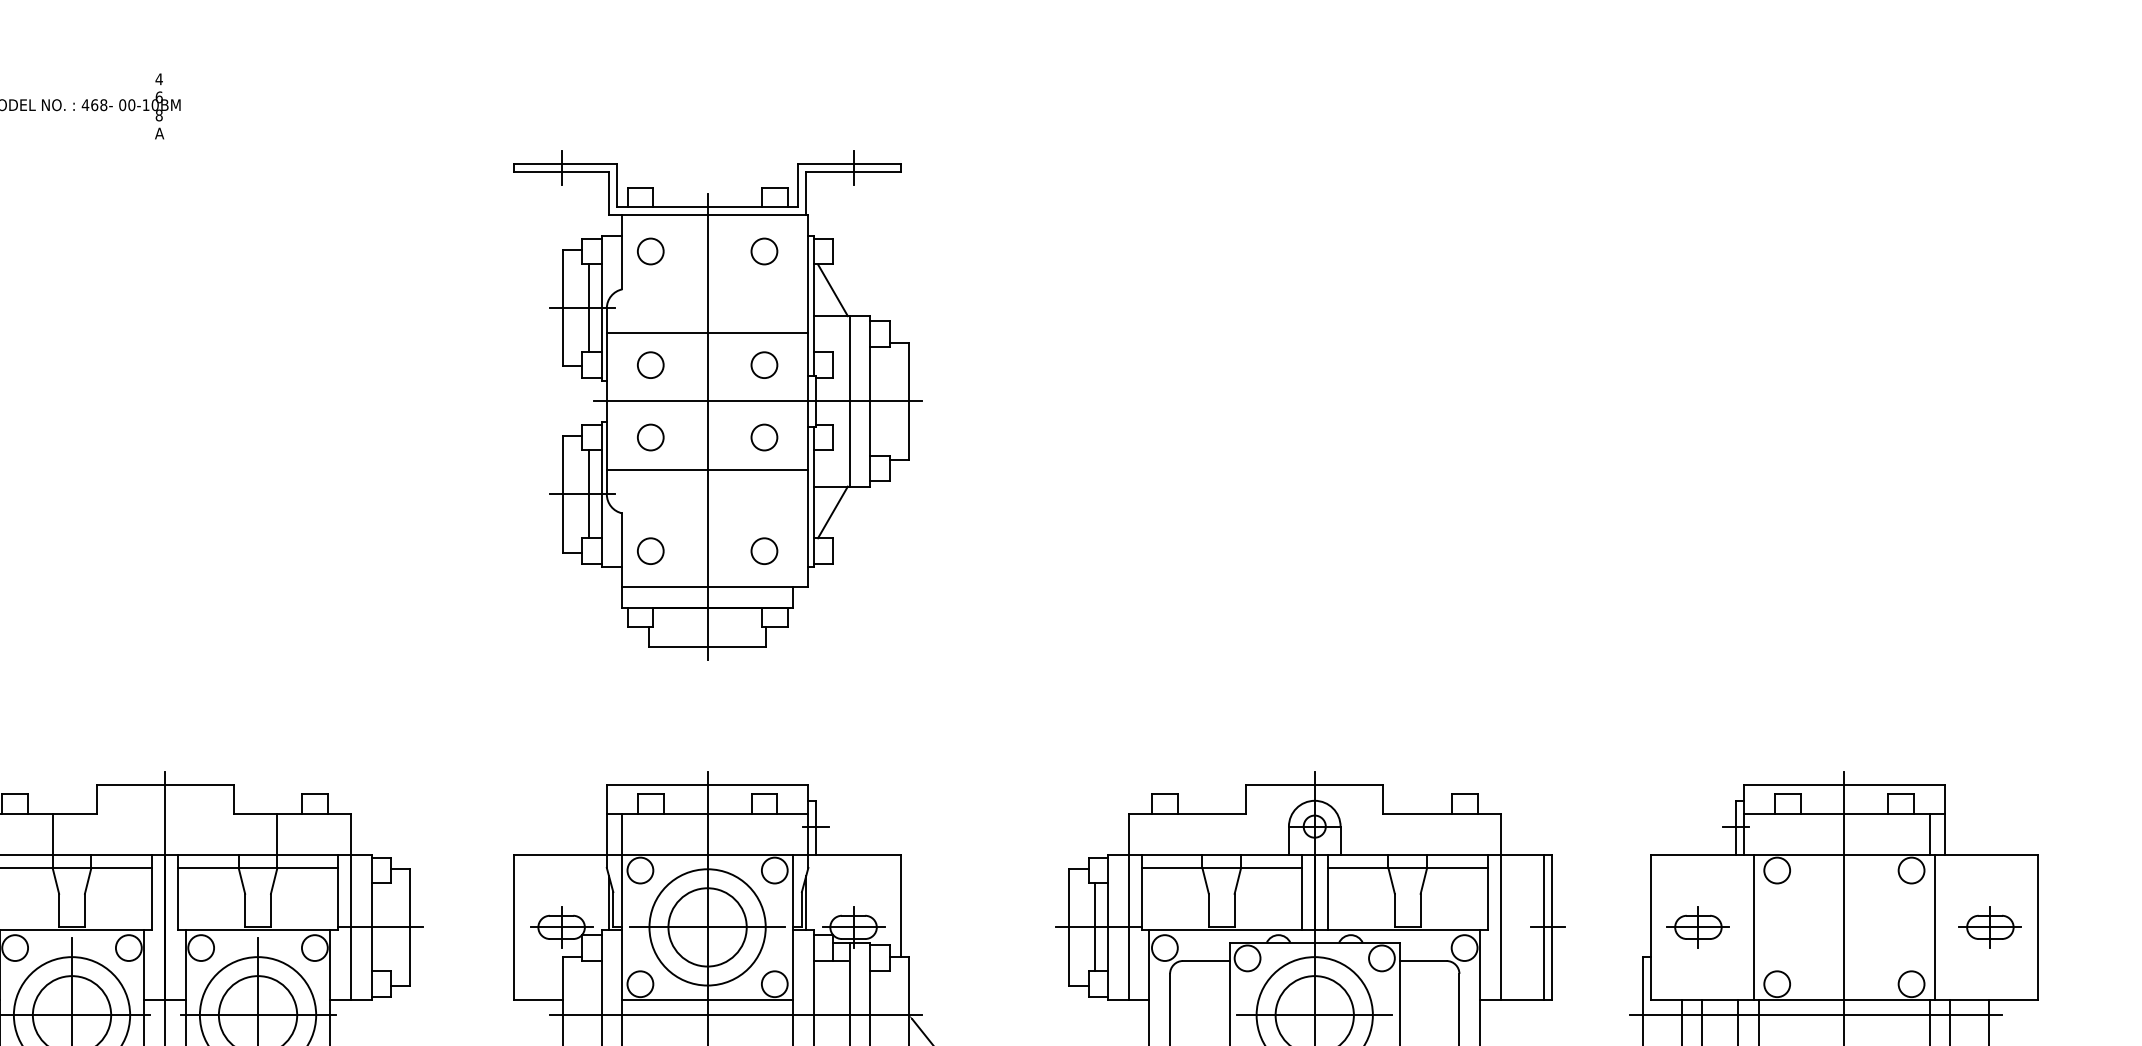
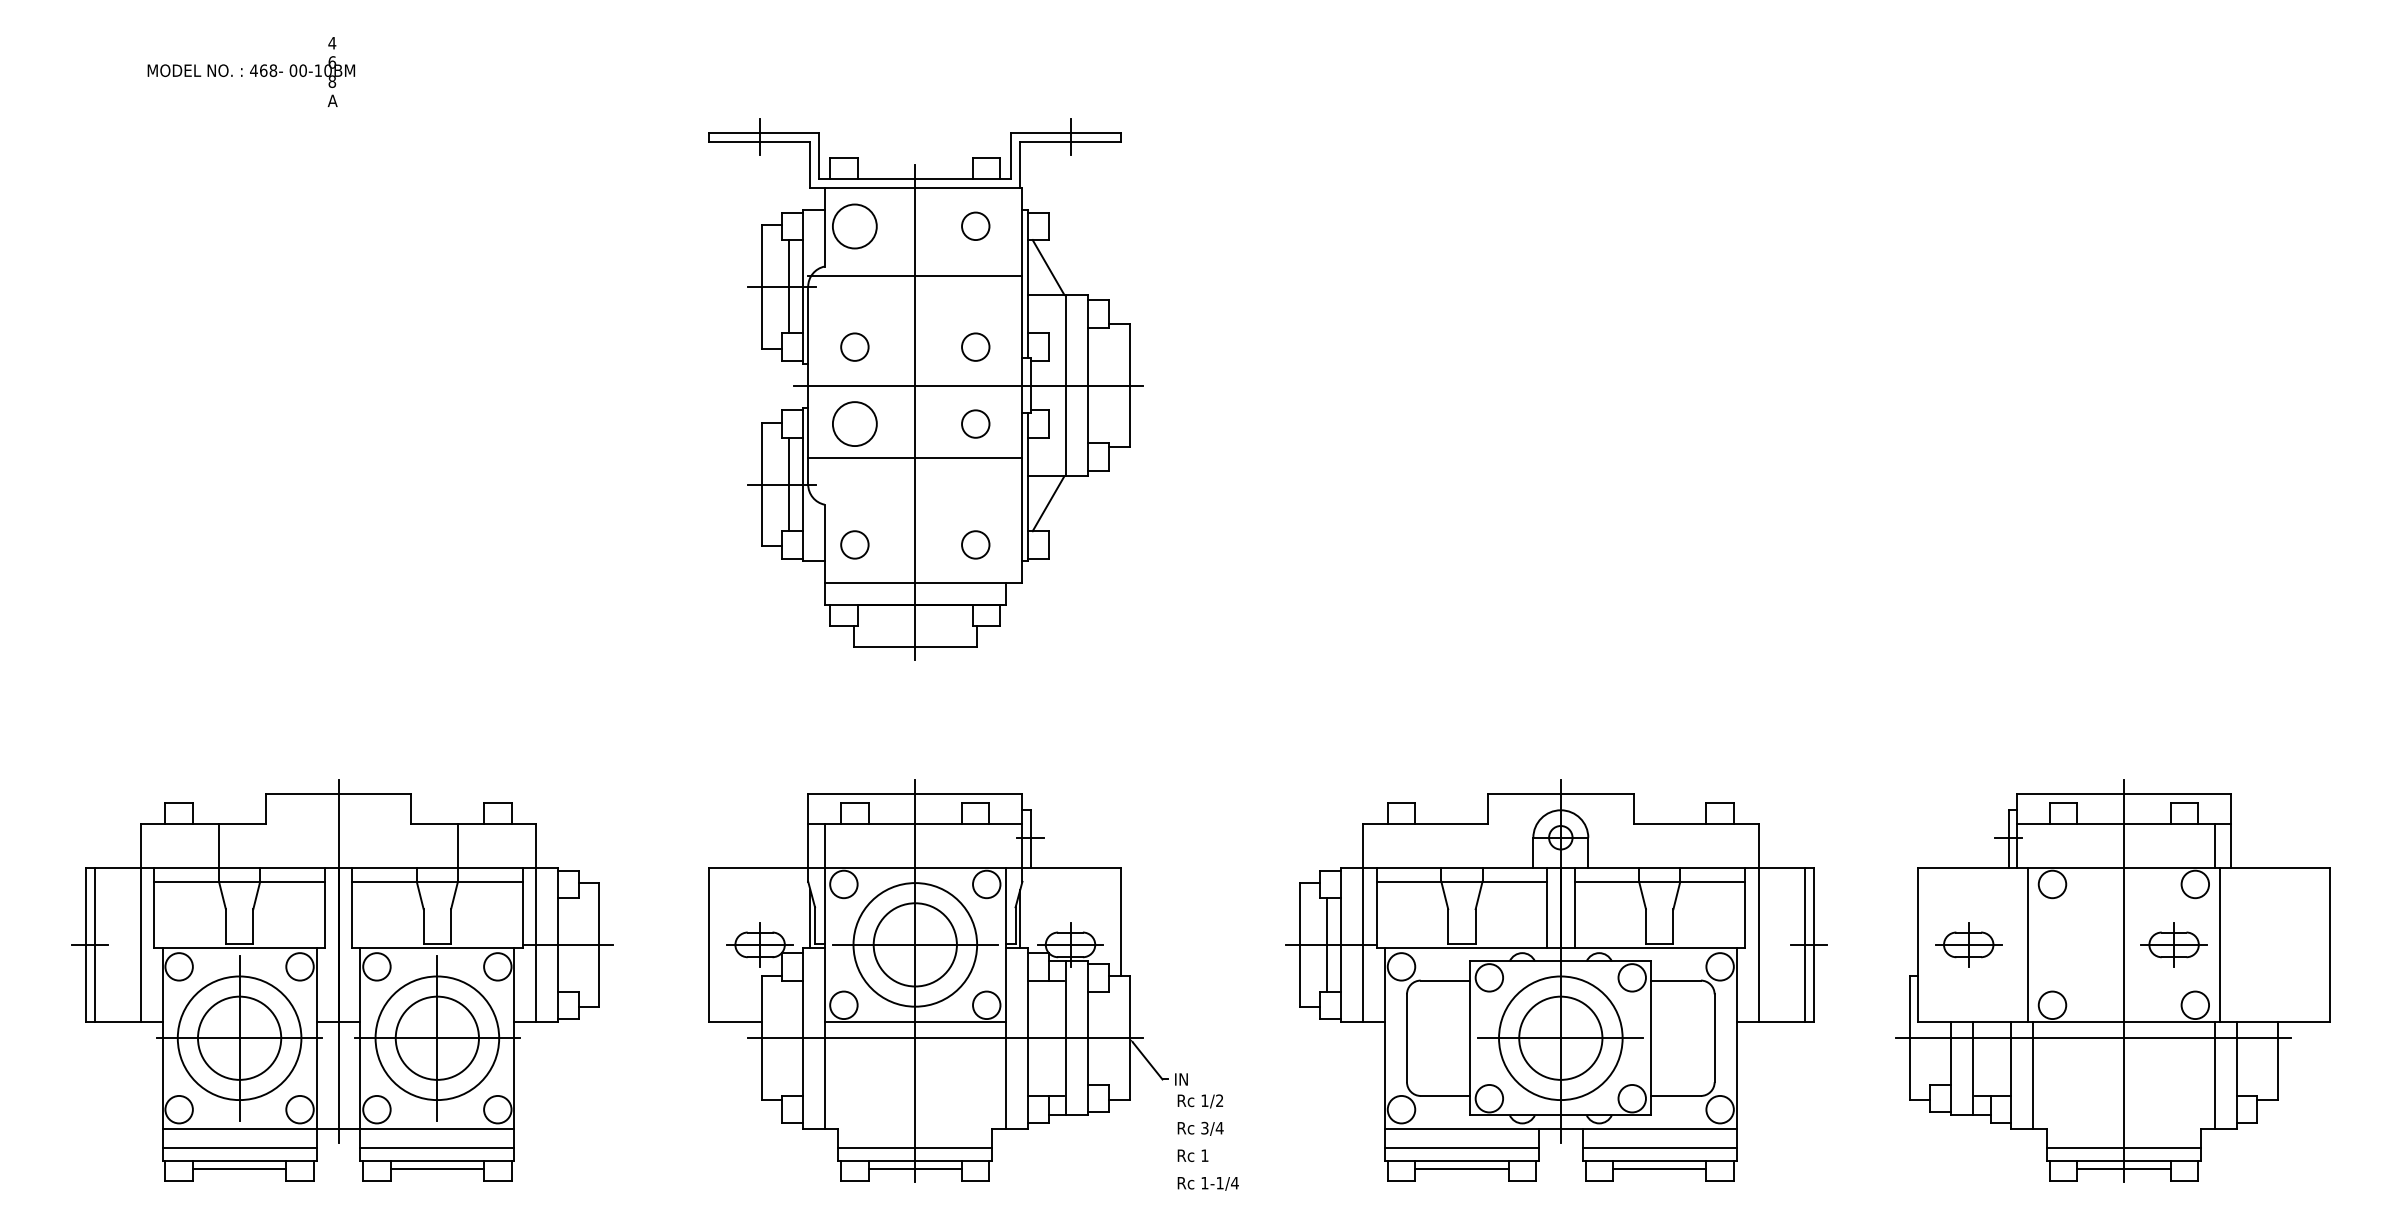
circle: (650, 250) -> (854, 225), size x1.6
line: (707, 332) -> (915, 275), moved
circle: (650, 436) -> (854, 423), size x1.6
part: (1989, 927) -> (2173, 944), moved

